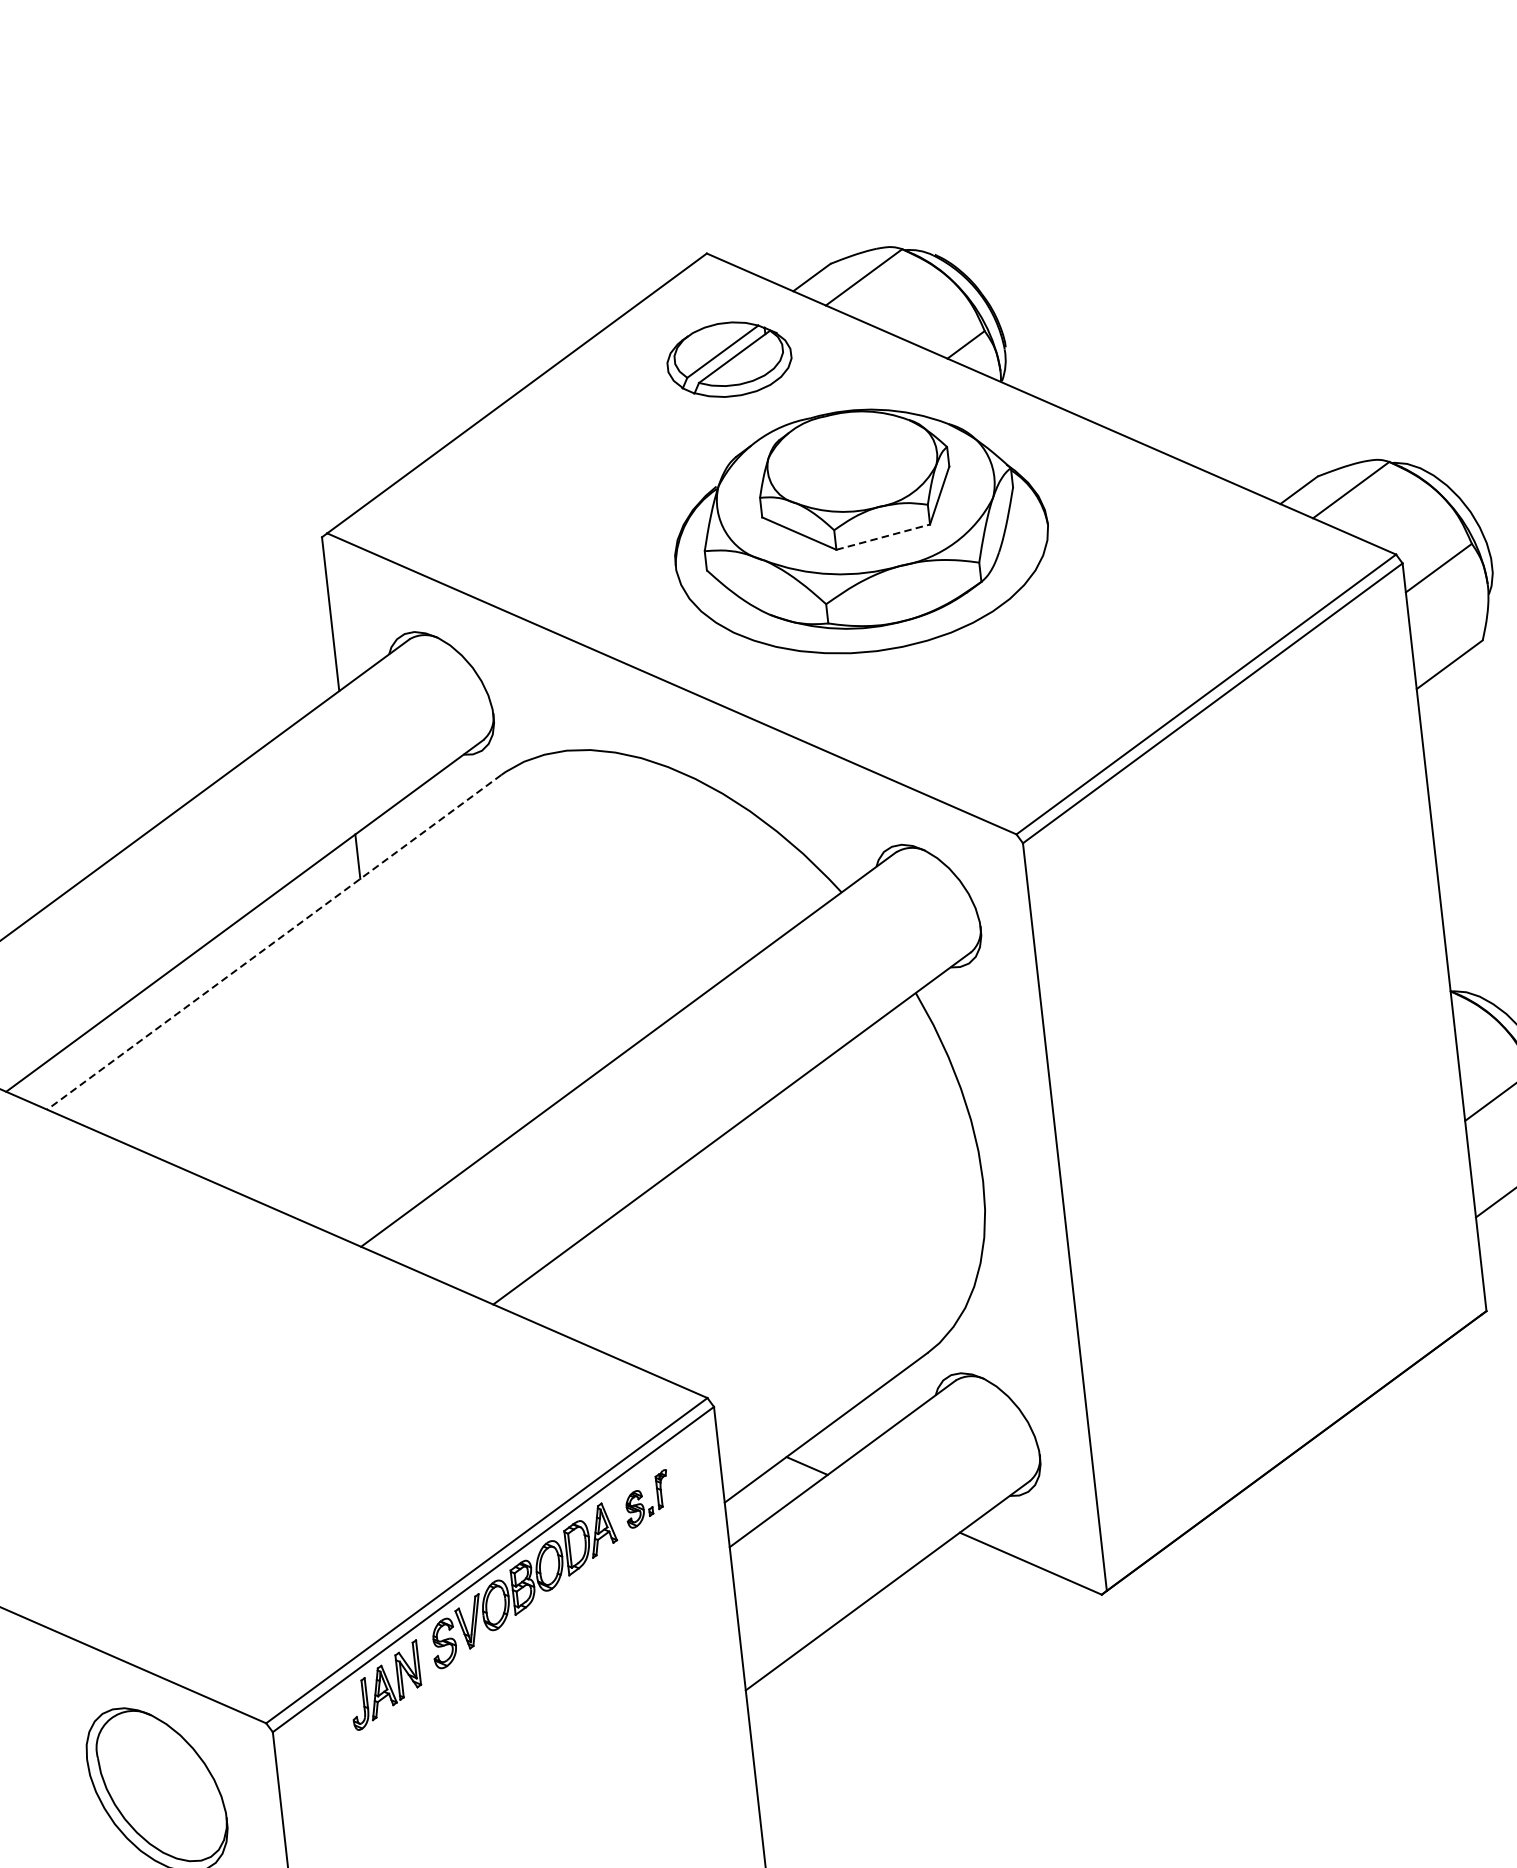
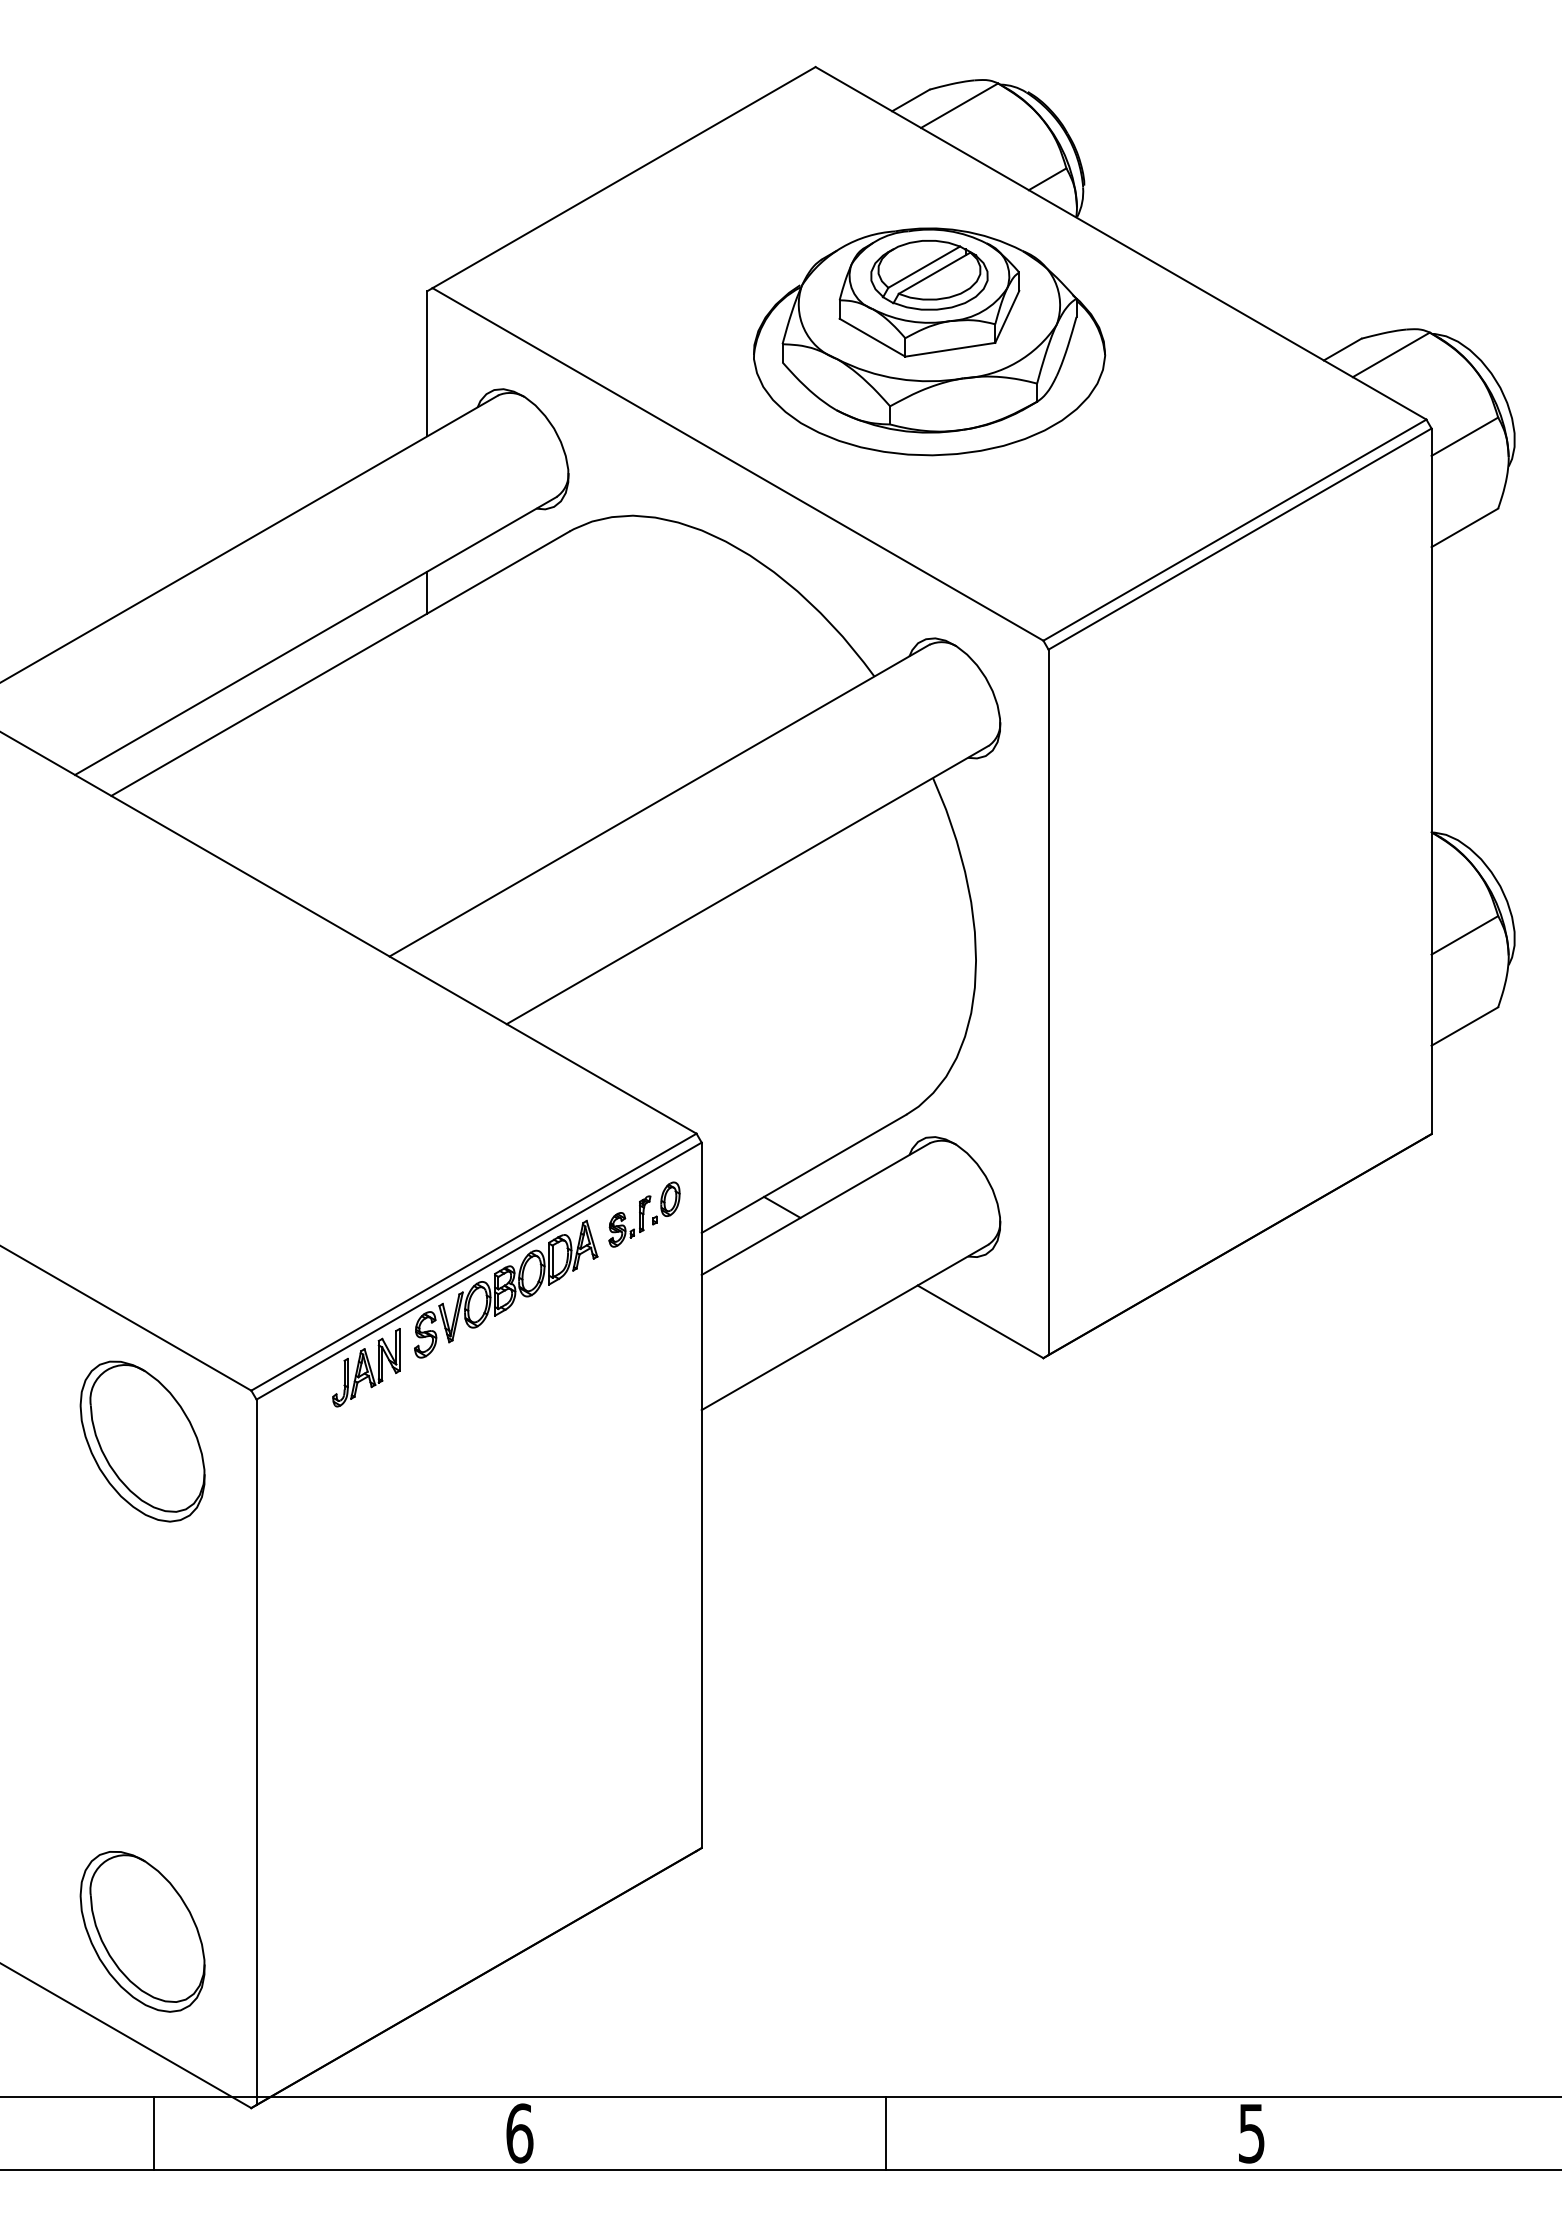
part: (729, 359) -> (929, 275), moved
line: (883, 536) -> (950, 349), dashed -> solid
line: (274, 942) -> (340, 663), dashed -> solid
part: (683, 1475) -> (666, 1203), added

